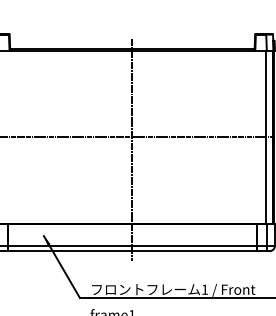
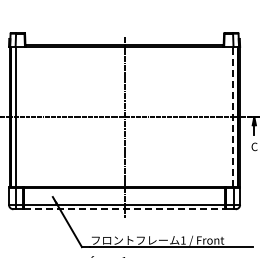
line: (266, 136) -> (233, 116), solid -> dashed
line: (132, 251) -> (124, 209), solid -> dashed

